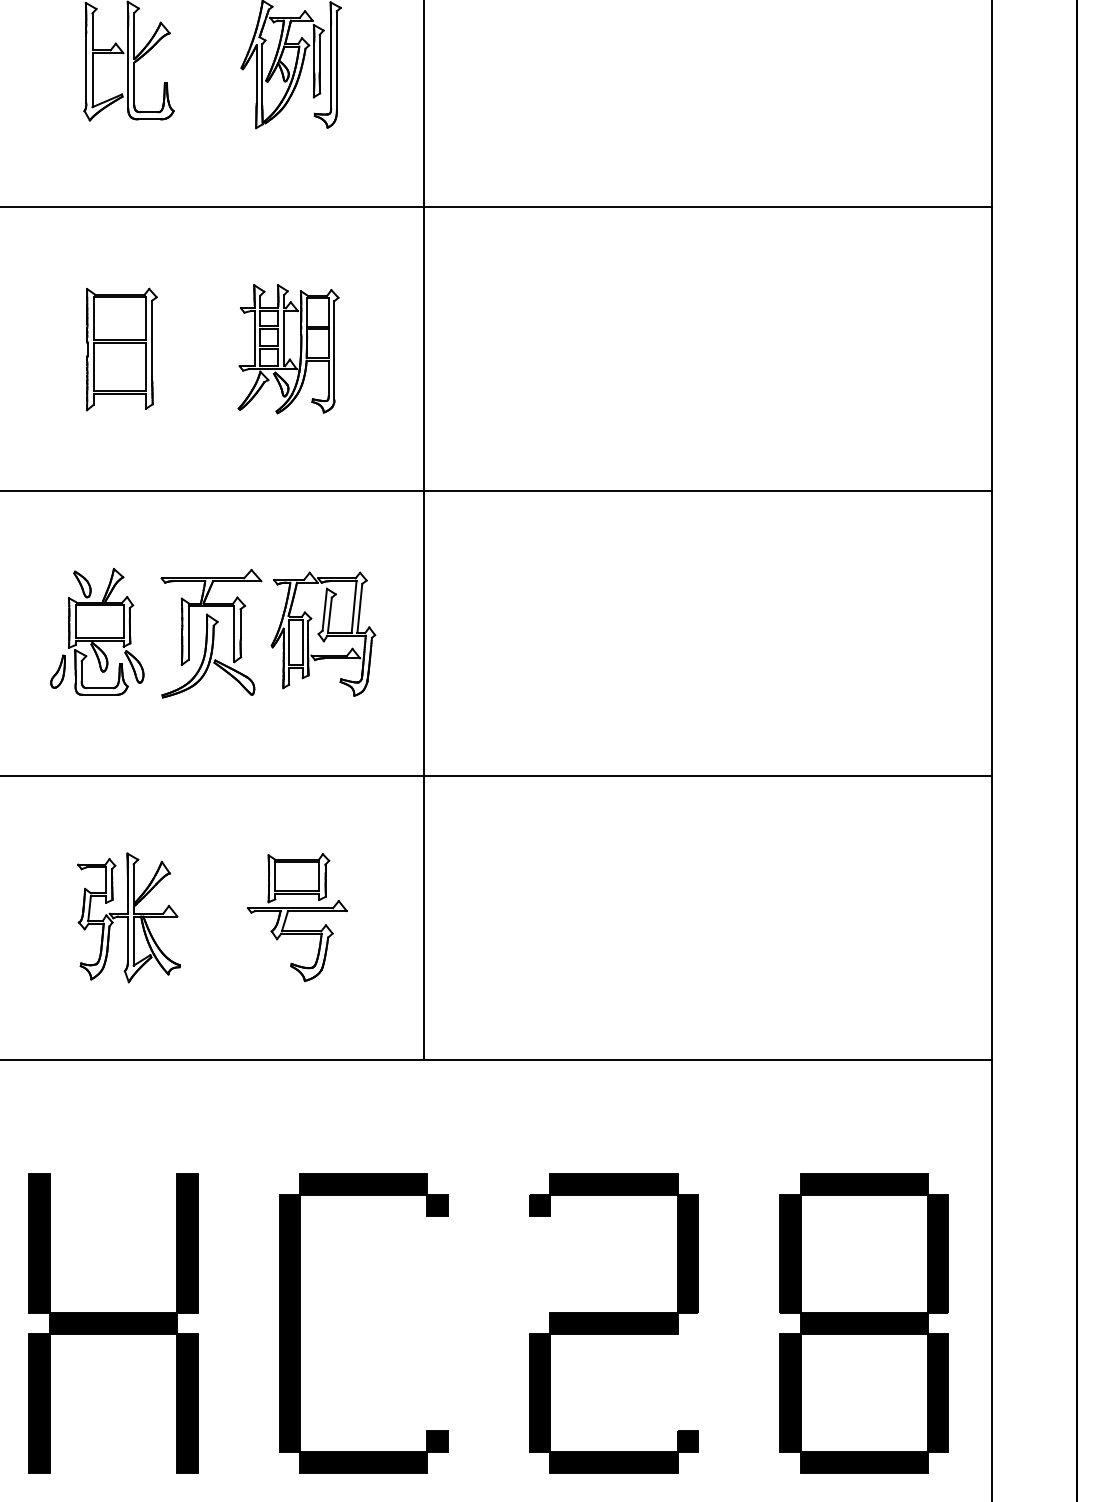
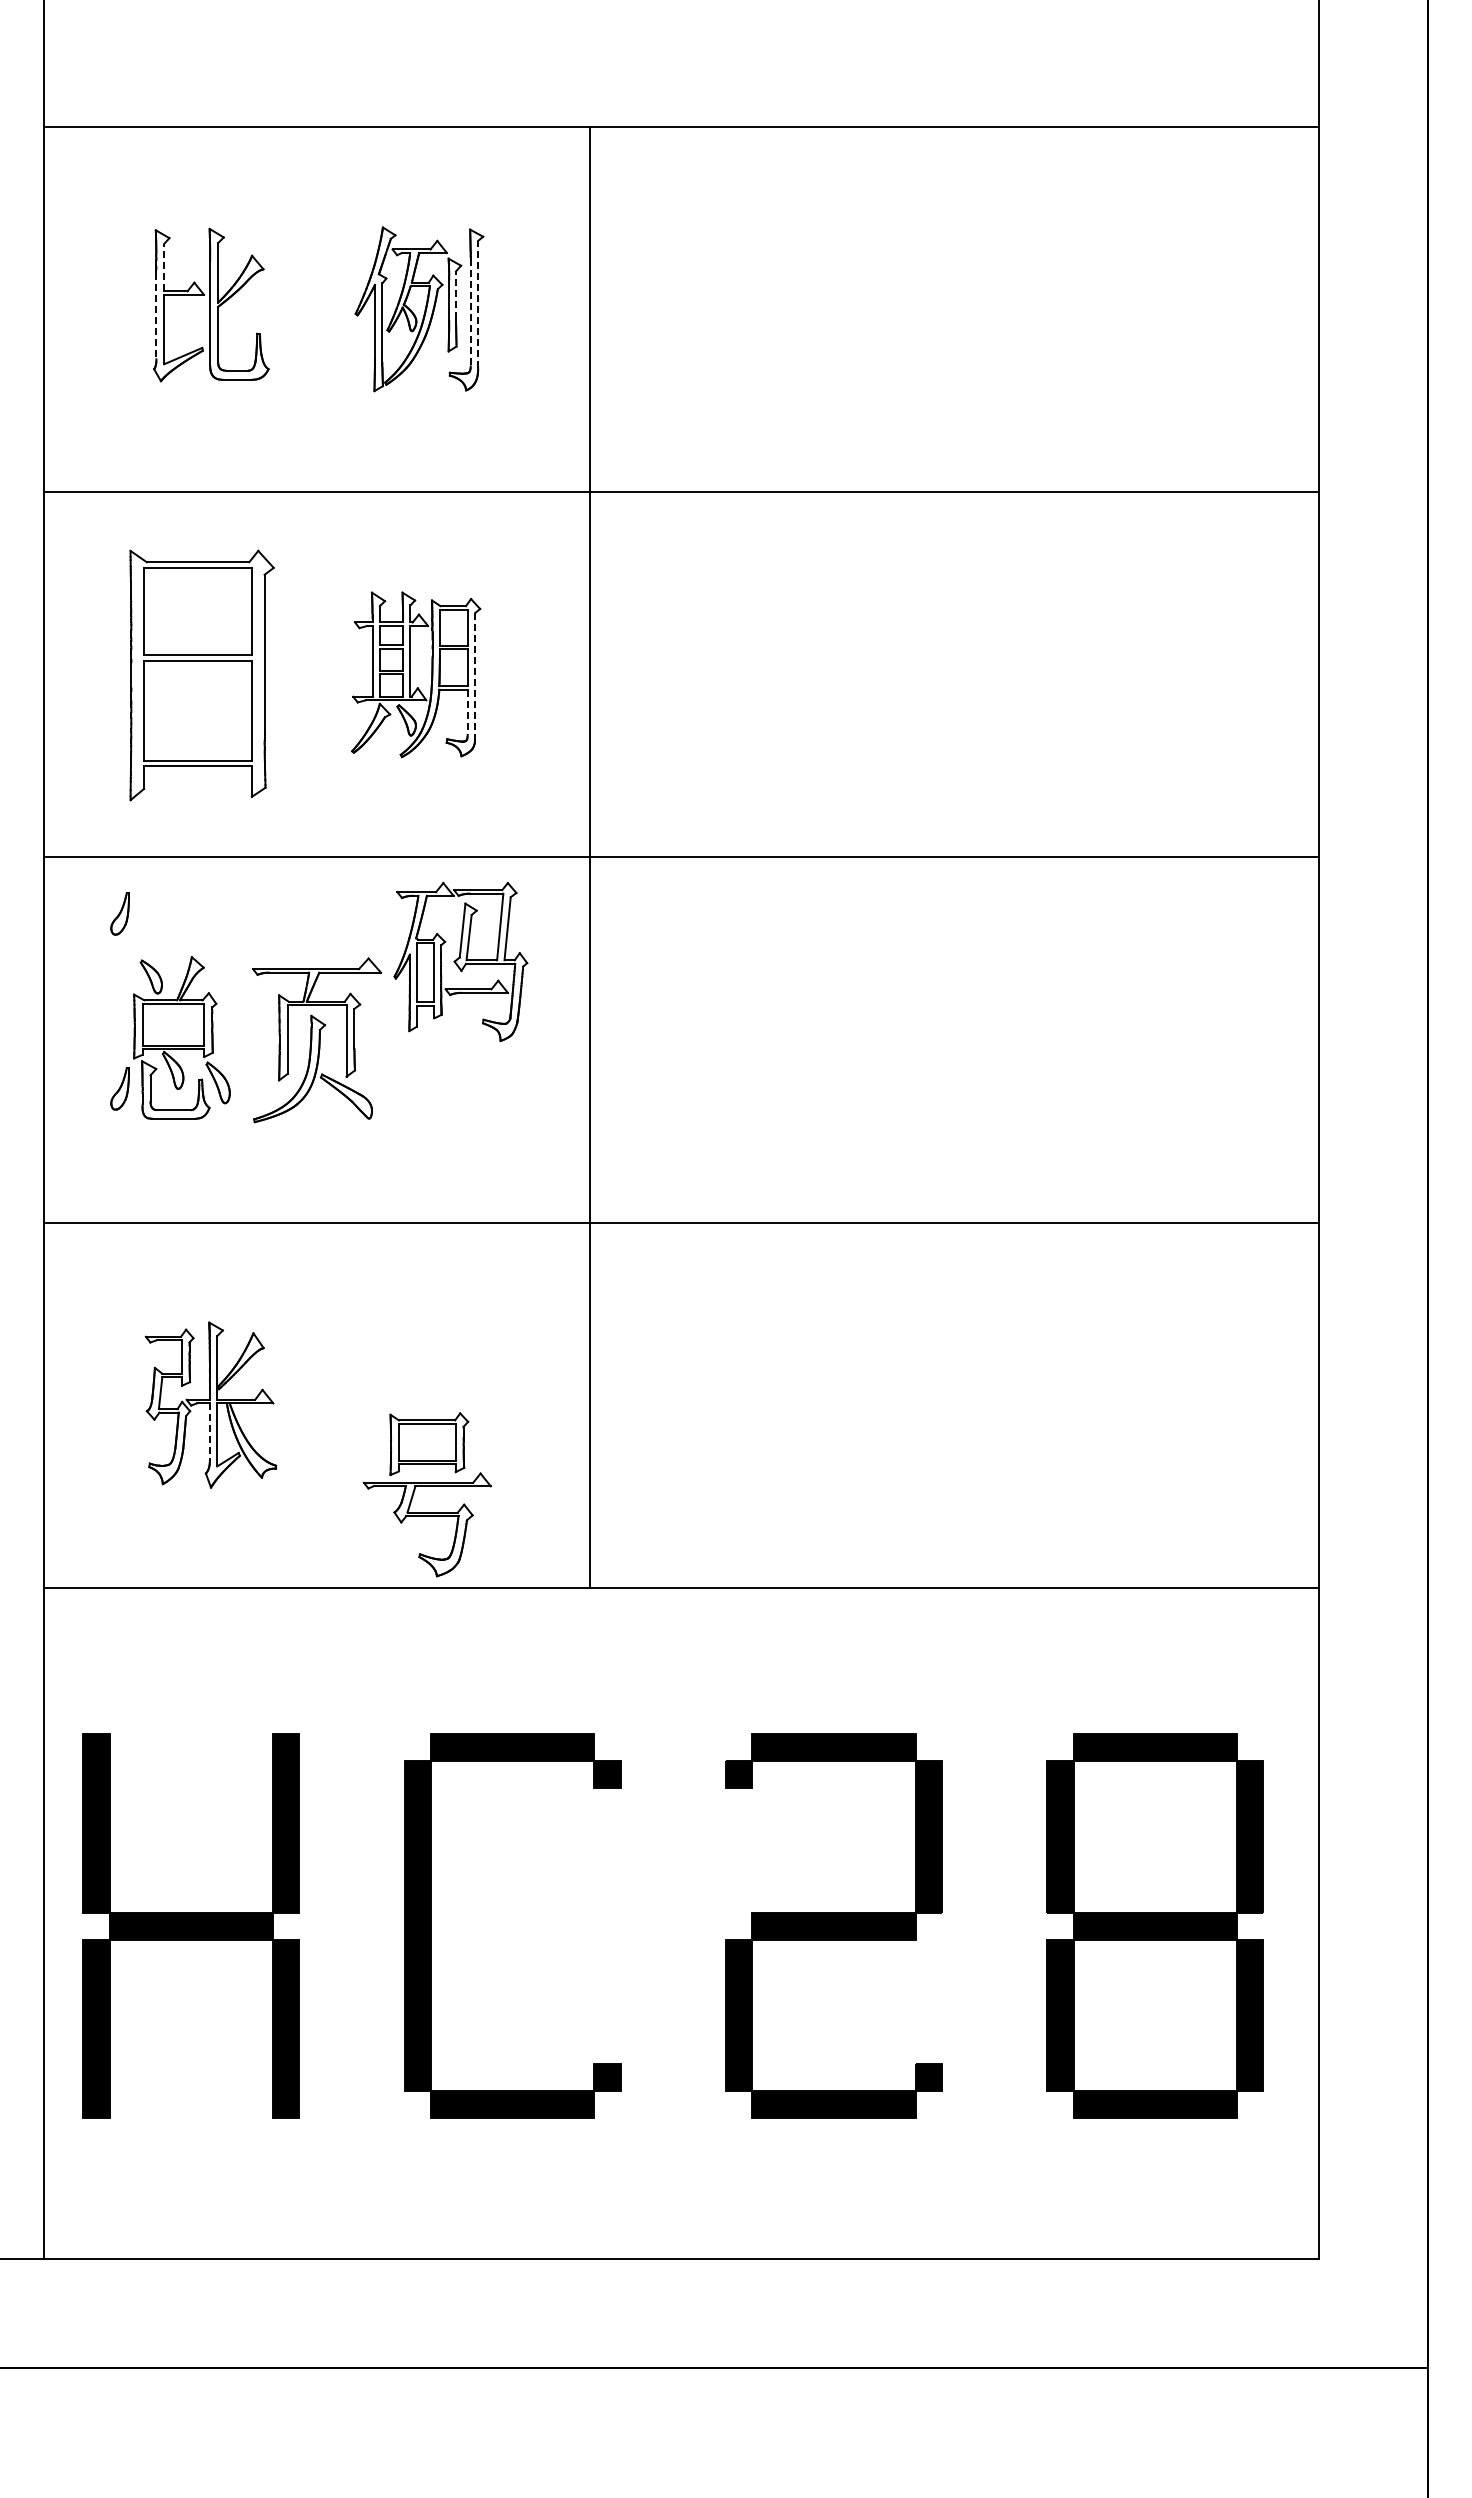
line: (92, 31) -> (164, 267), solid -> dashed
line: (320, 53) -> (456, 295), solid -> dashed
line: (337, 59) -> (478, 303), solid -> dashed
line: (330, 66) -> (470, 312), solid -> dashed
line: (86, 70) -> (156, 316), solid -> dashed
part: (121, 349) -> (201, 675), size x1.6
line: (334, 350) -> (475, 676), solid -> dashed
line: (328, 378) -> (467, 712), solid -> dashed
part: (57, 534) -> (119, 913), added
part: (323, 633) -> (460, 961), moved
part: (296, 911) -> (426, 1486), moved
line: (127, 939) -> (209, 1432), solid -> dashed

